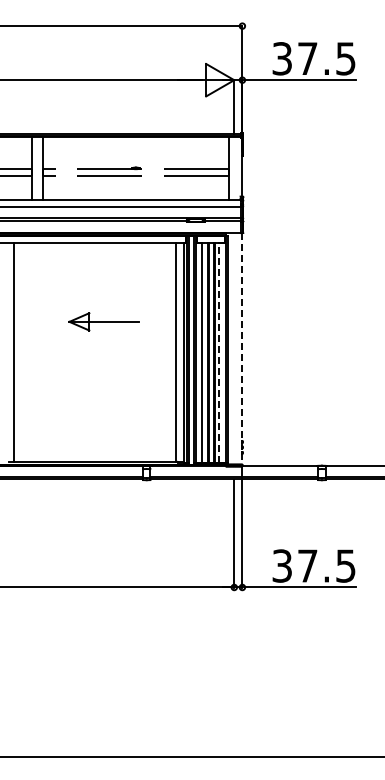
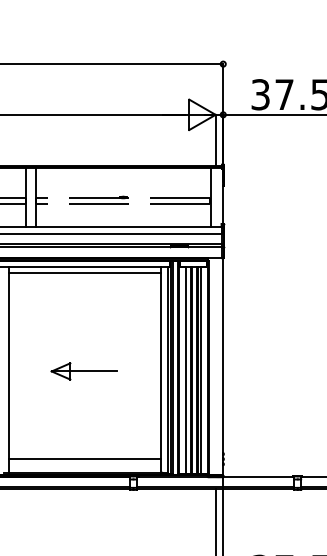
line: (95, 248) -> (85, 272), added
part: (103, 321) -> (83, 371), moved
line: (242, 349) -> (223, 367), dashed -> solid
line: (219, 352) -> (201, 370), dashed -> solid
line: (95, 447) -> (85, 459), added

